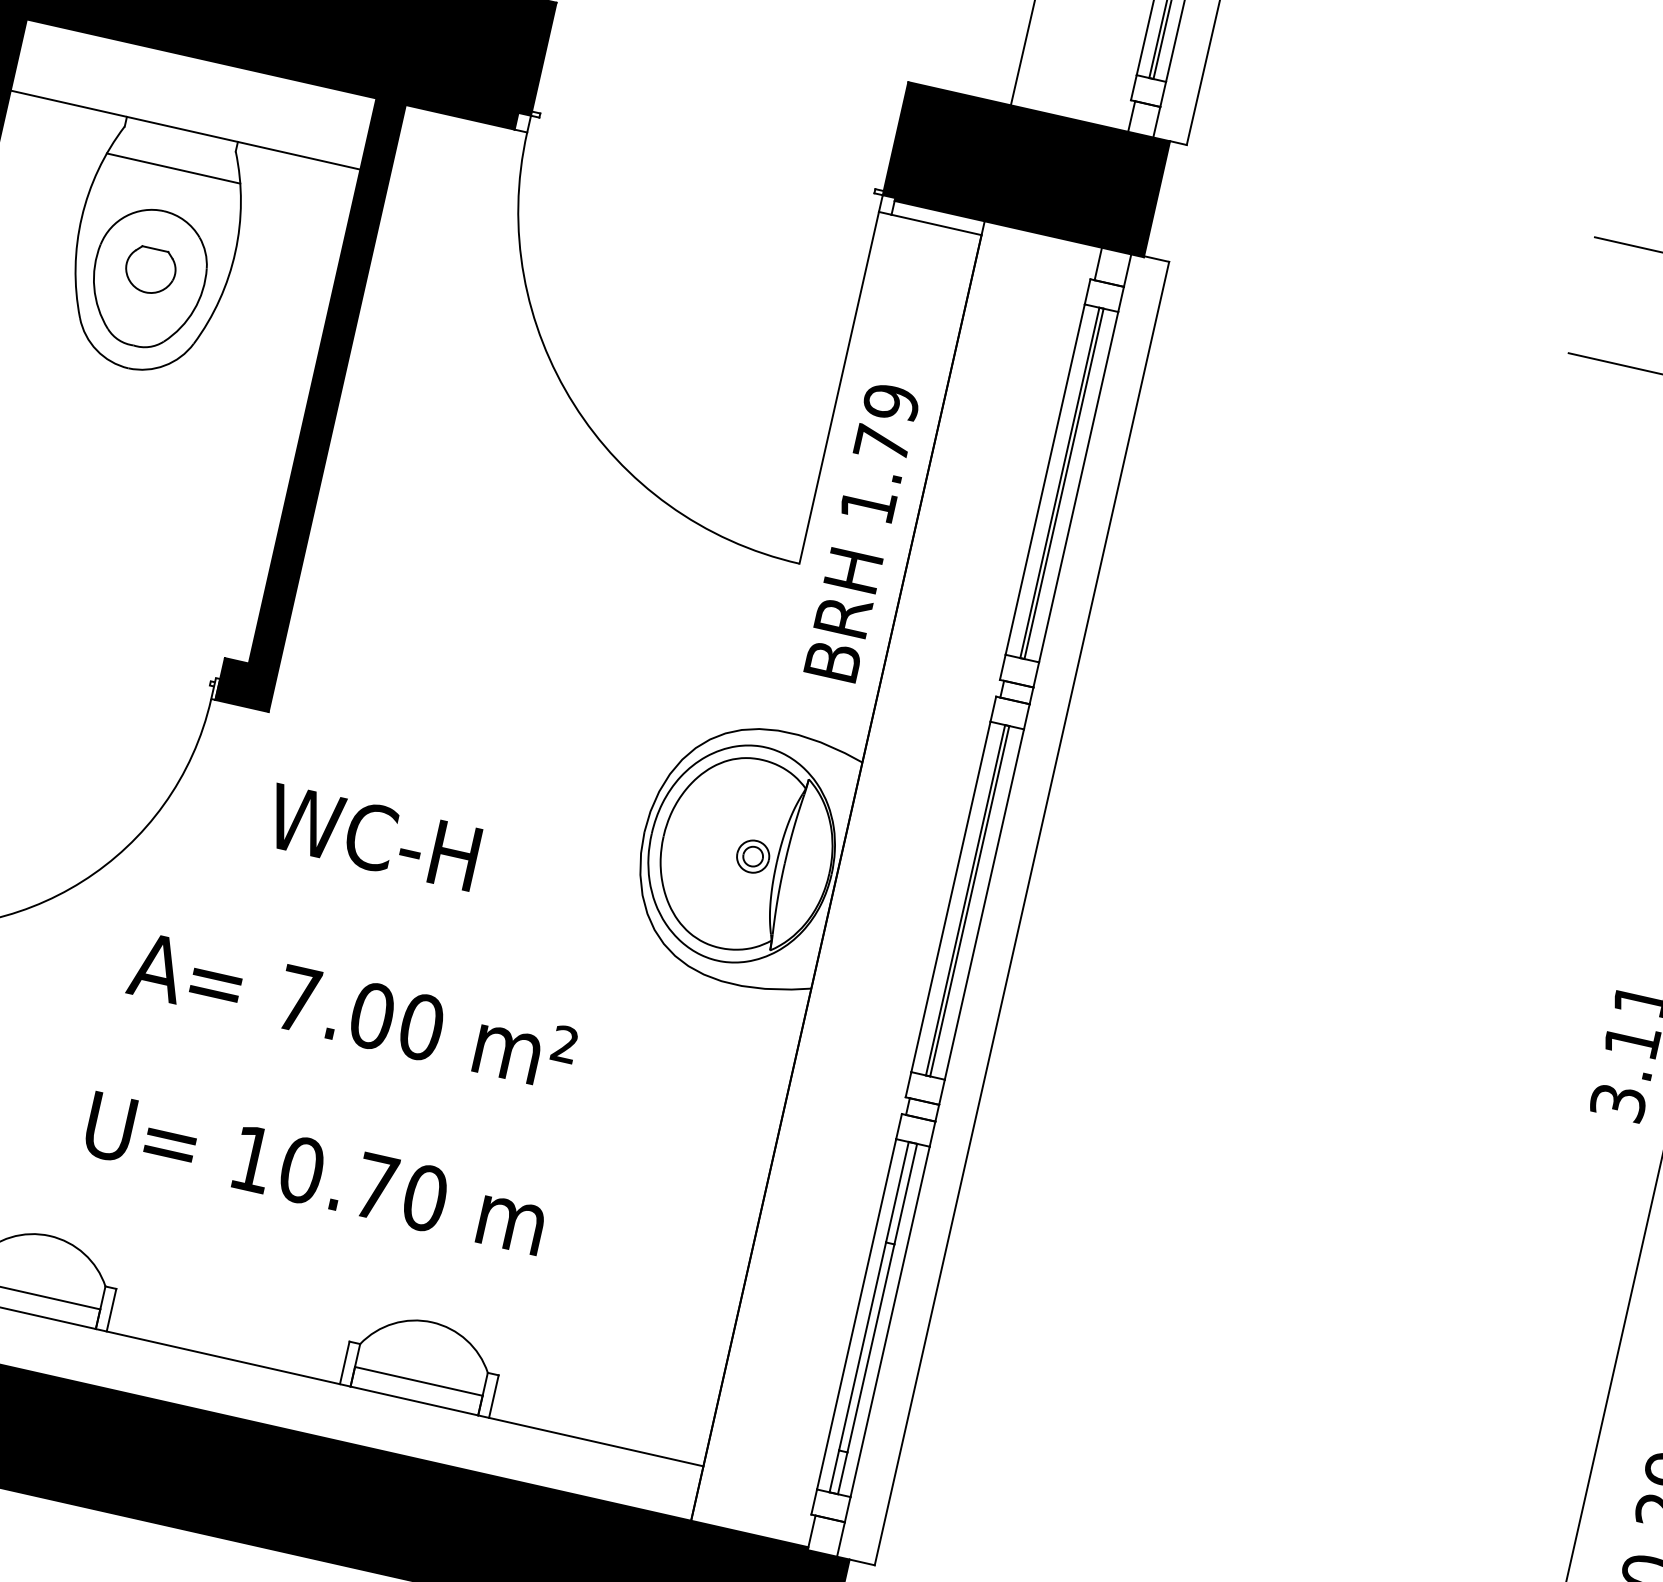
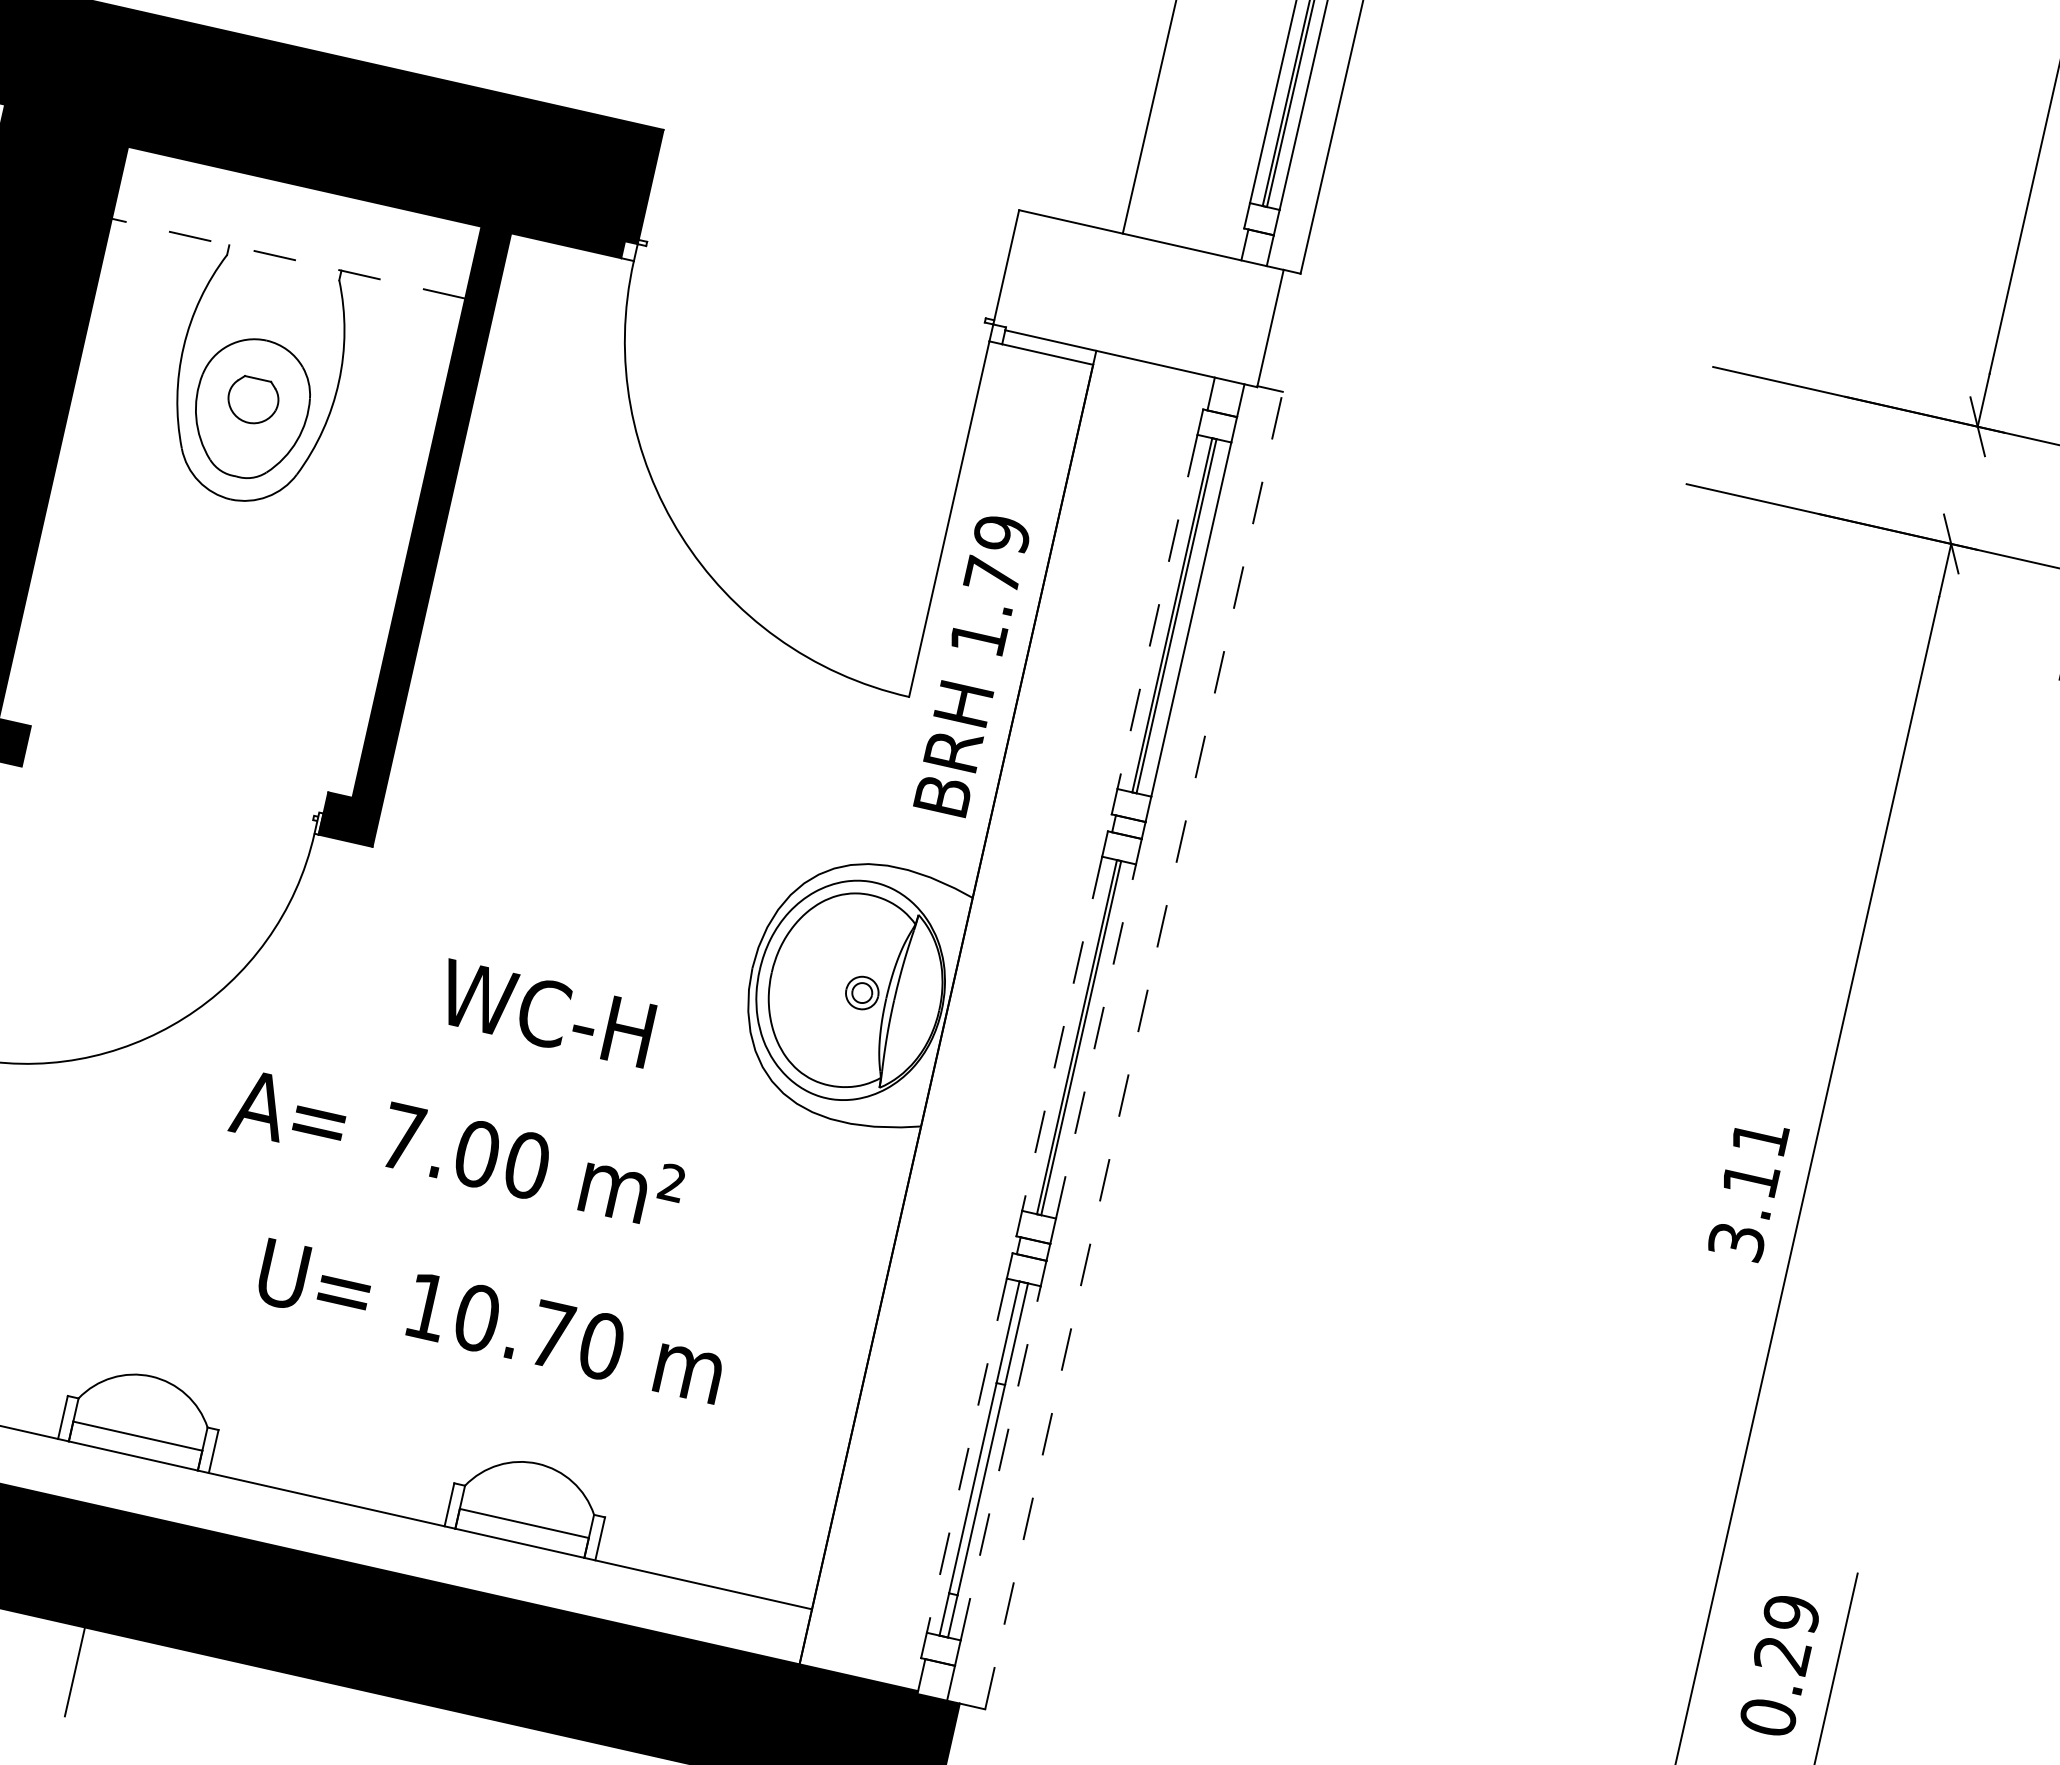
line: (185, 129) -> (288, 258), solid -> dashed
line: (173, 168) -> (276, 297), removed
fill: (1026, 169) -> (1138, 298), removed
line: (1045, 479) -> (1157, 611), solid -> dashed
text: (379, 837) -> (552, 1013), moved
line: (951, 896) -> (1062, 1033), solid -> dashed
line: (984, 904) -> (1096, 1041), solid -> dashed
line: (1022, 913) -> (1134, 1050), solid -> dashed
text: (314, 1172) -> (489, 1320), moved
line: (856, 1314) -> (966, 1455), solid -> dashed
line: (889, 1322) -> (1000, 1463), solid -> dashed

